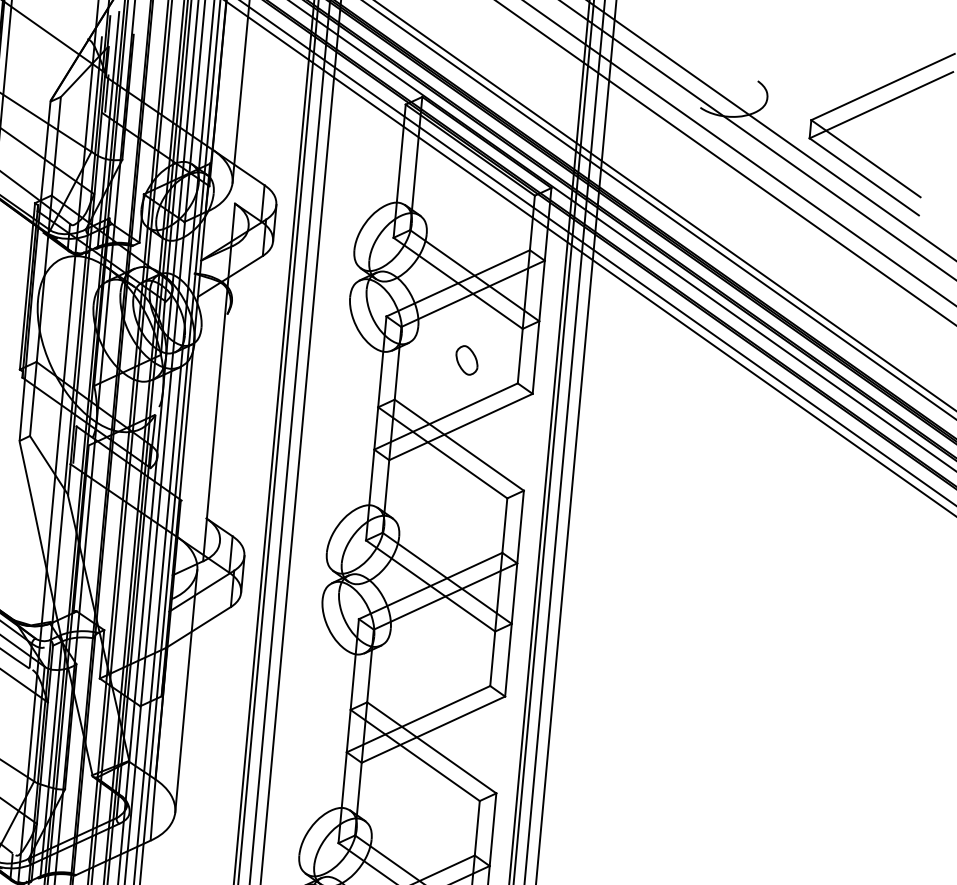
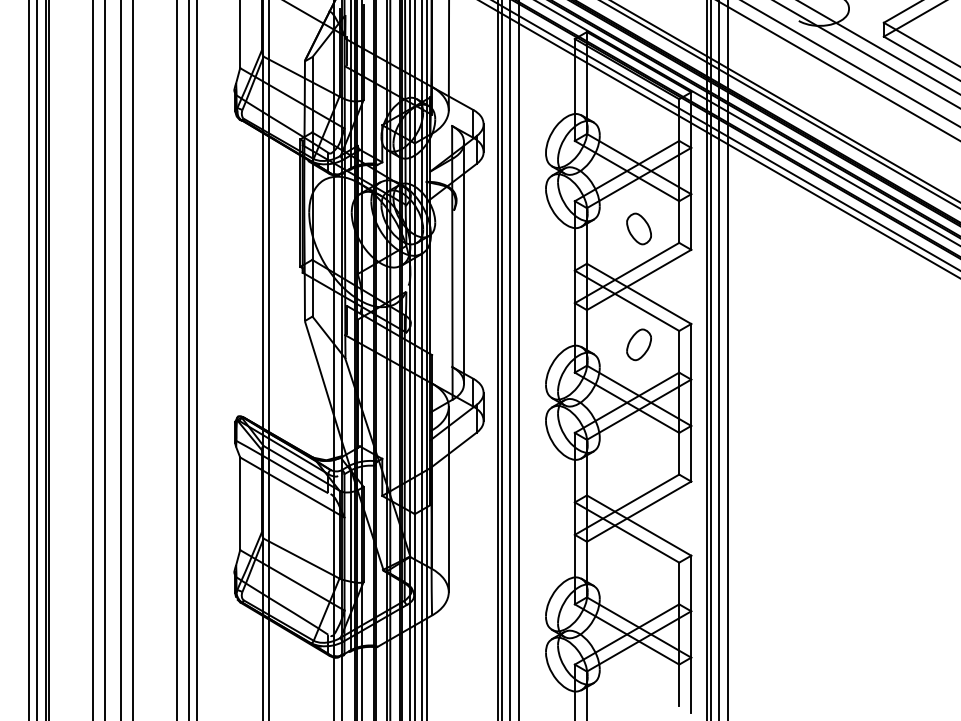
part: (466, 359) -> (638, 228), size x1.43
line: (234, 383) -> (464, 262), added
part: (452, 511) -> (638, 344), added

